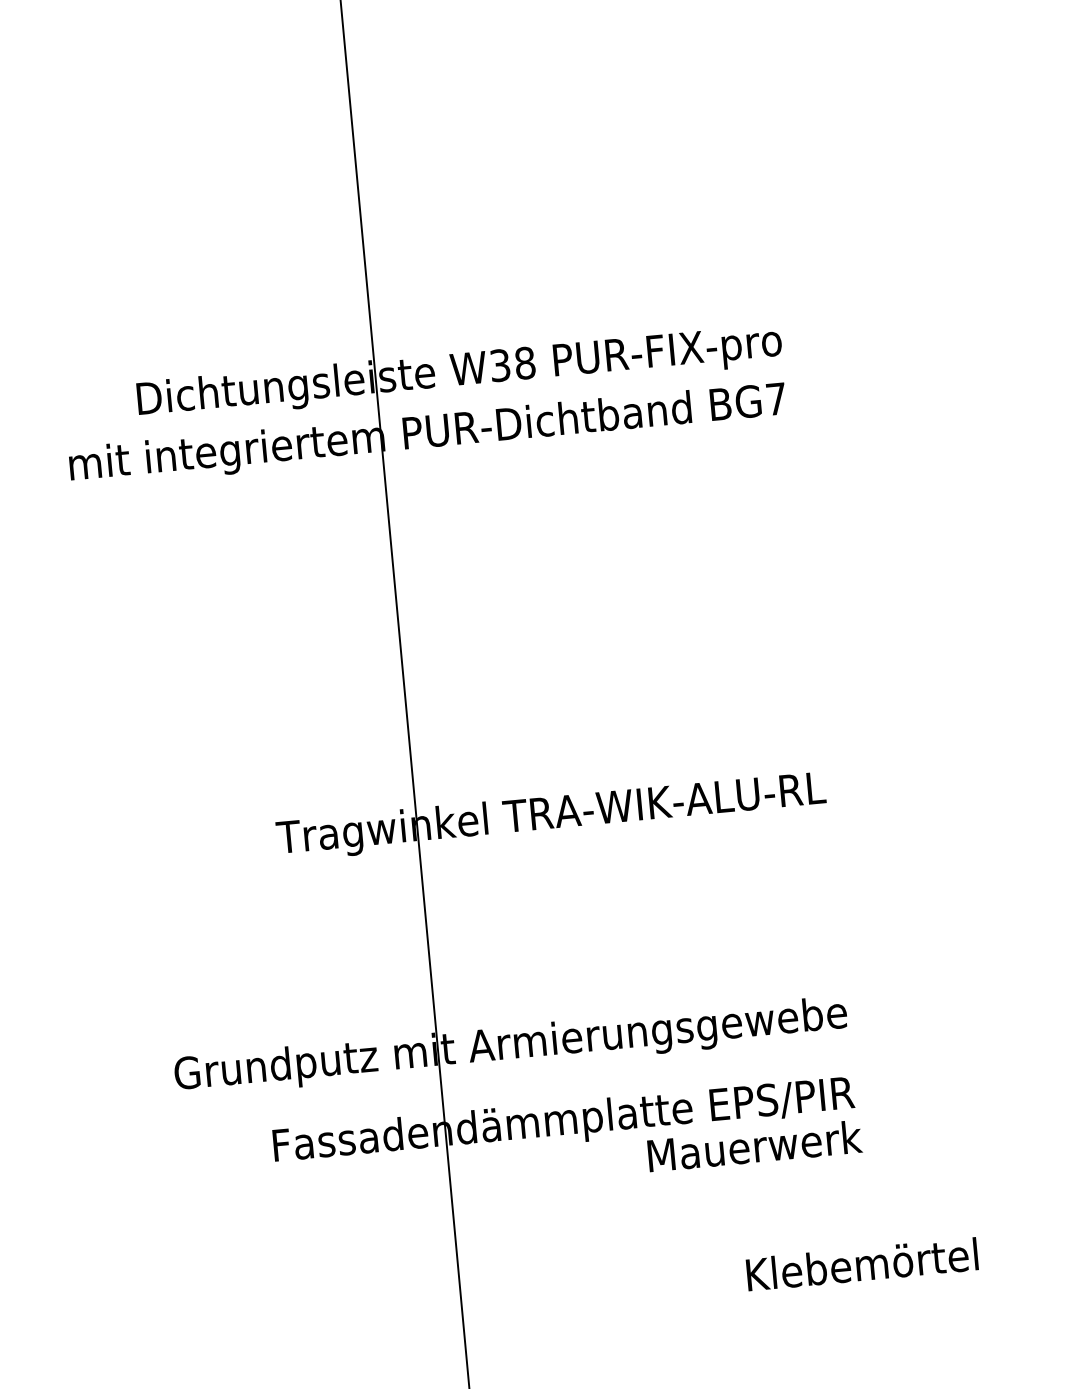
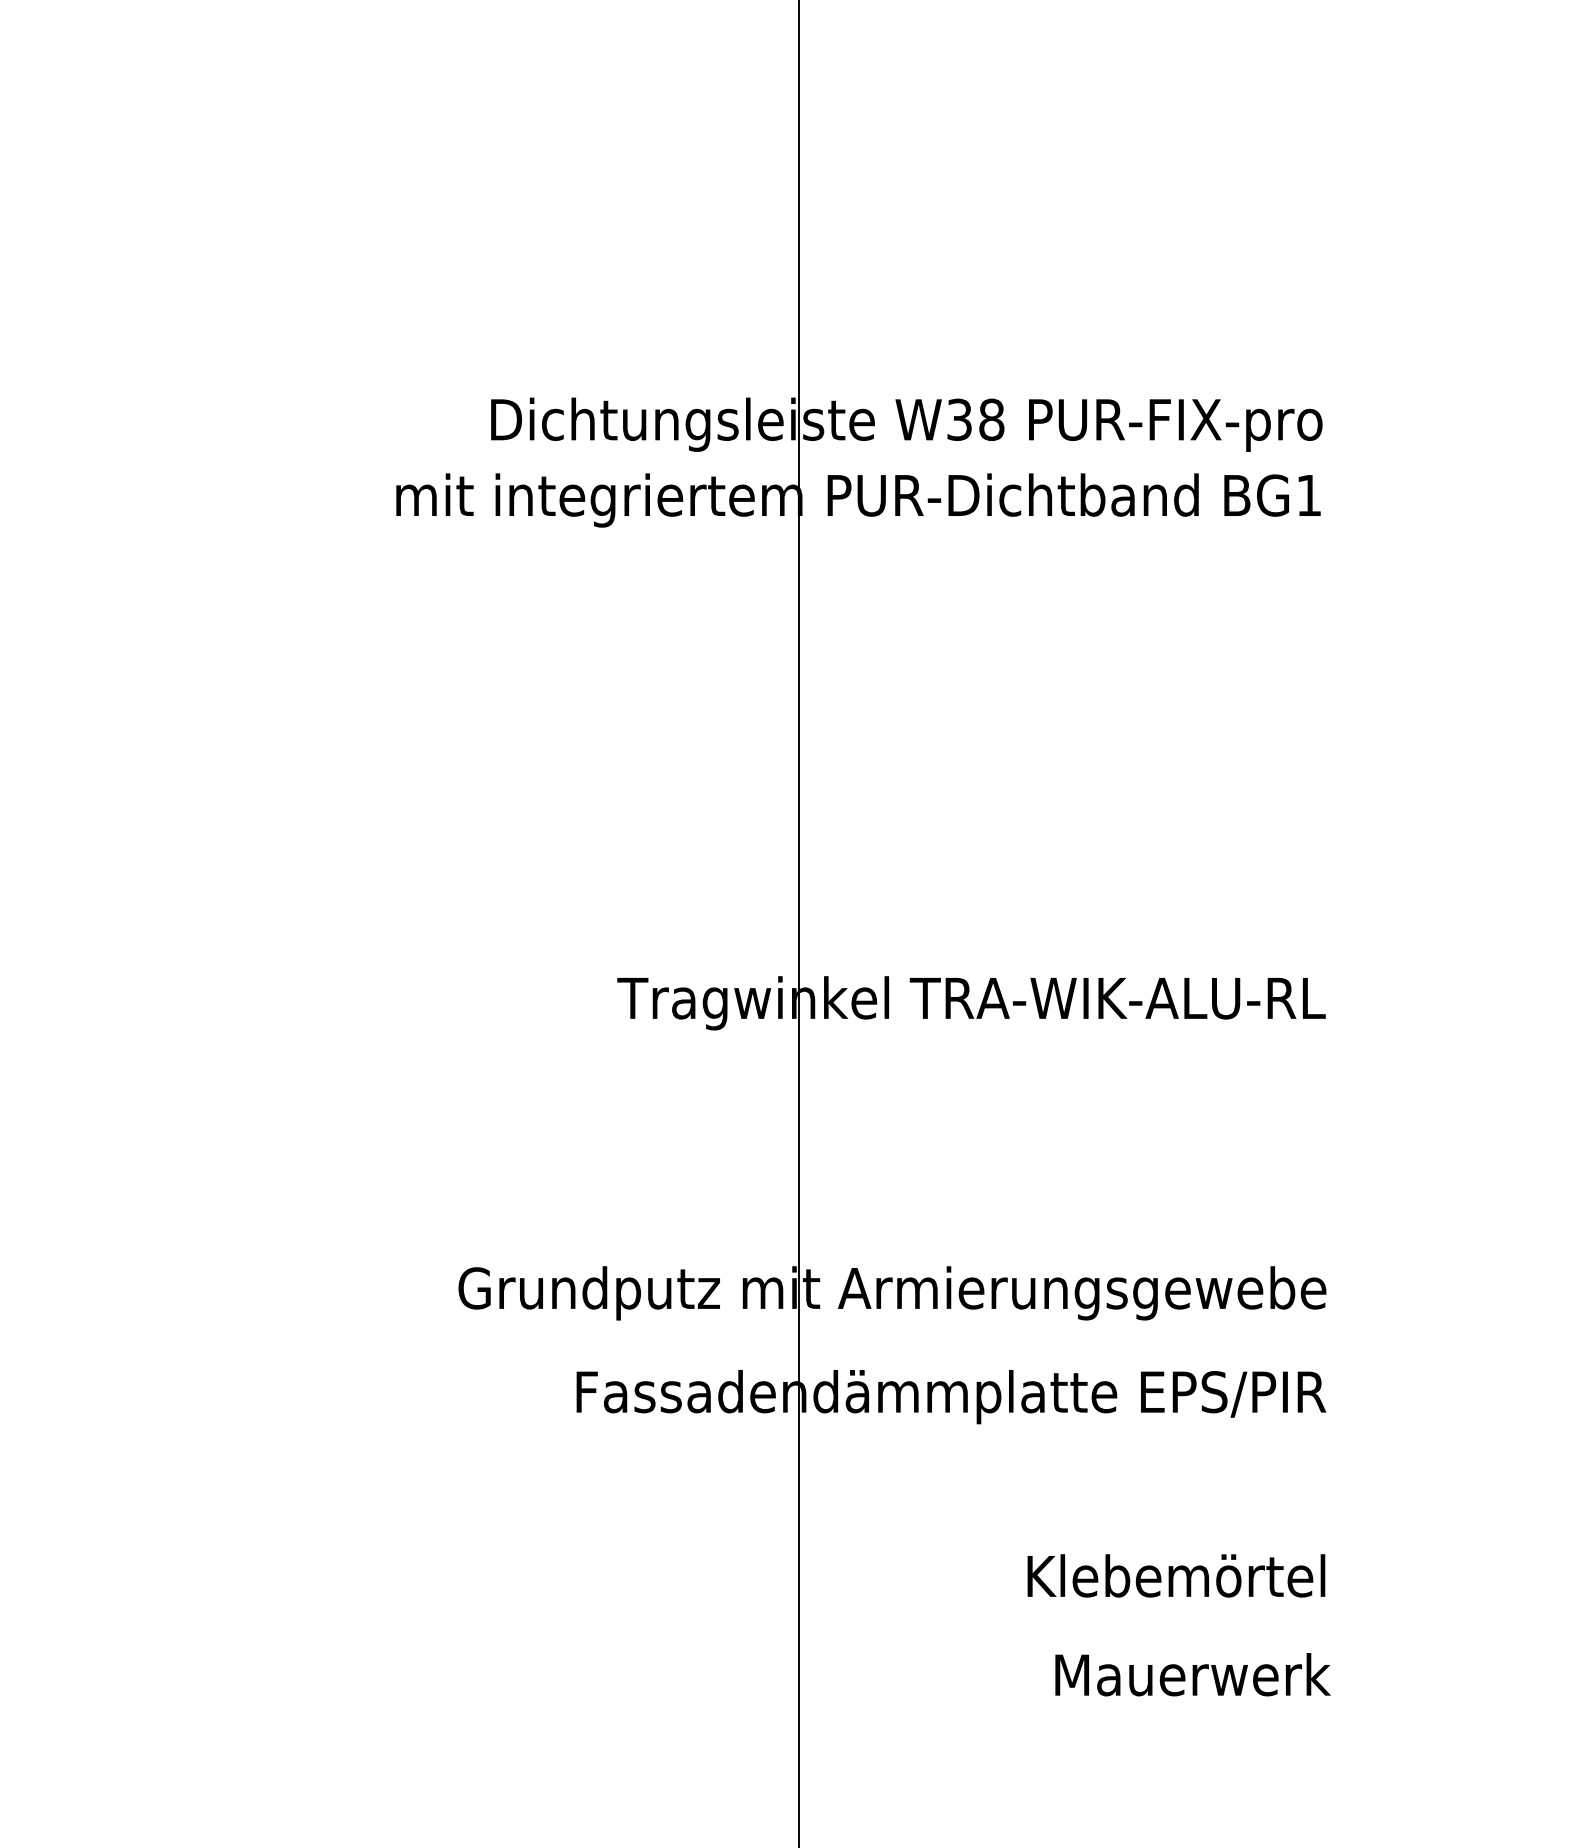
text: (775, 399) -> (1308, 495), BG7 -> BG1
text: (754, 1146) -> (1192, 1674), moved
text: (862, 1264) -> (1176, 1575), moved

